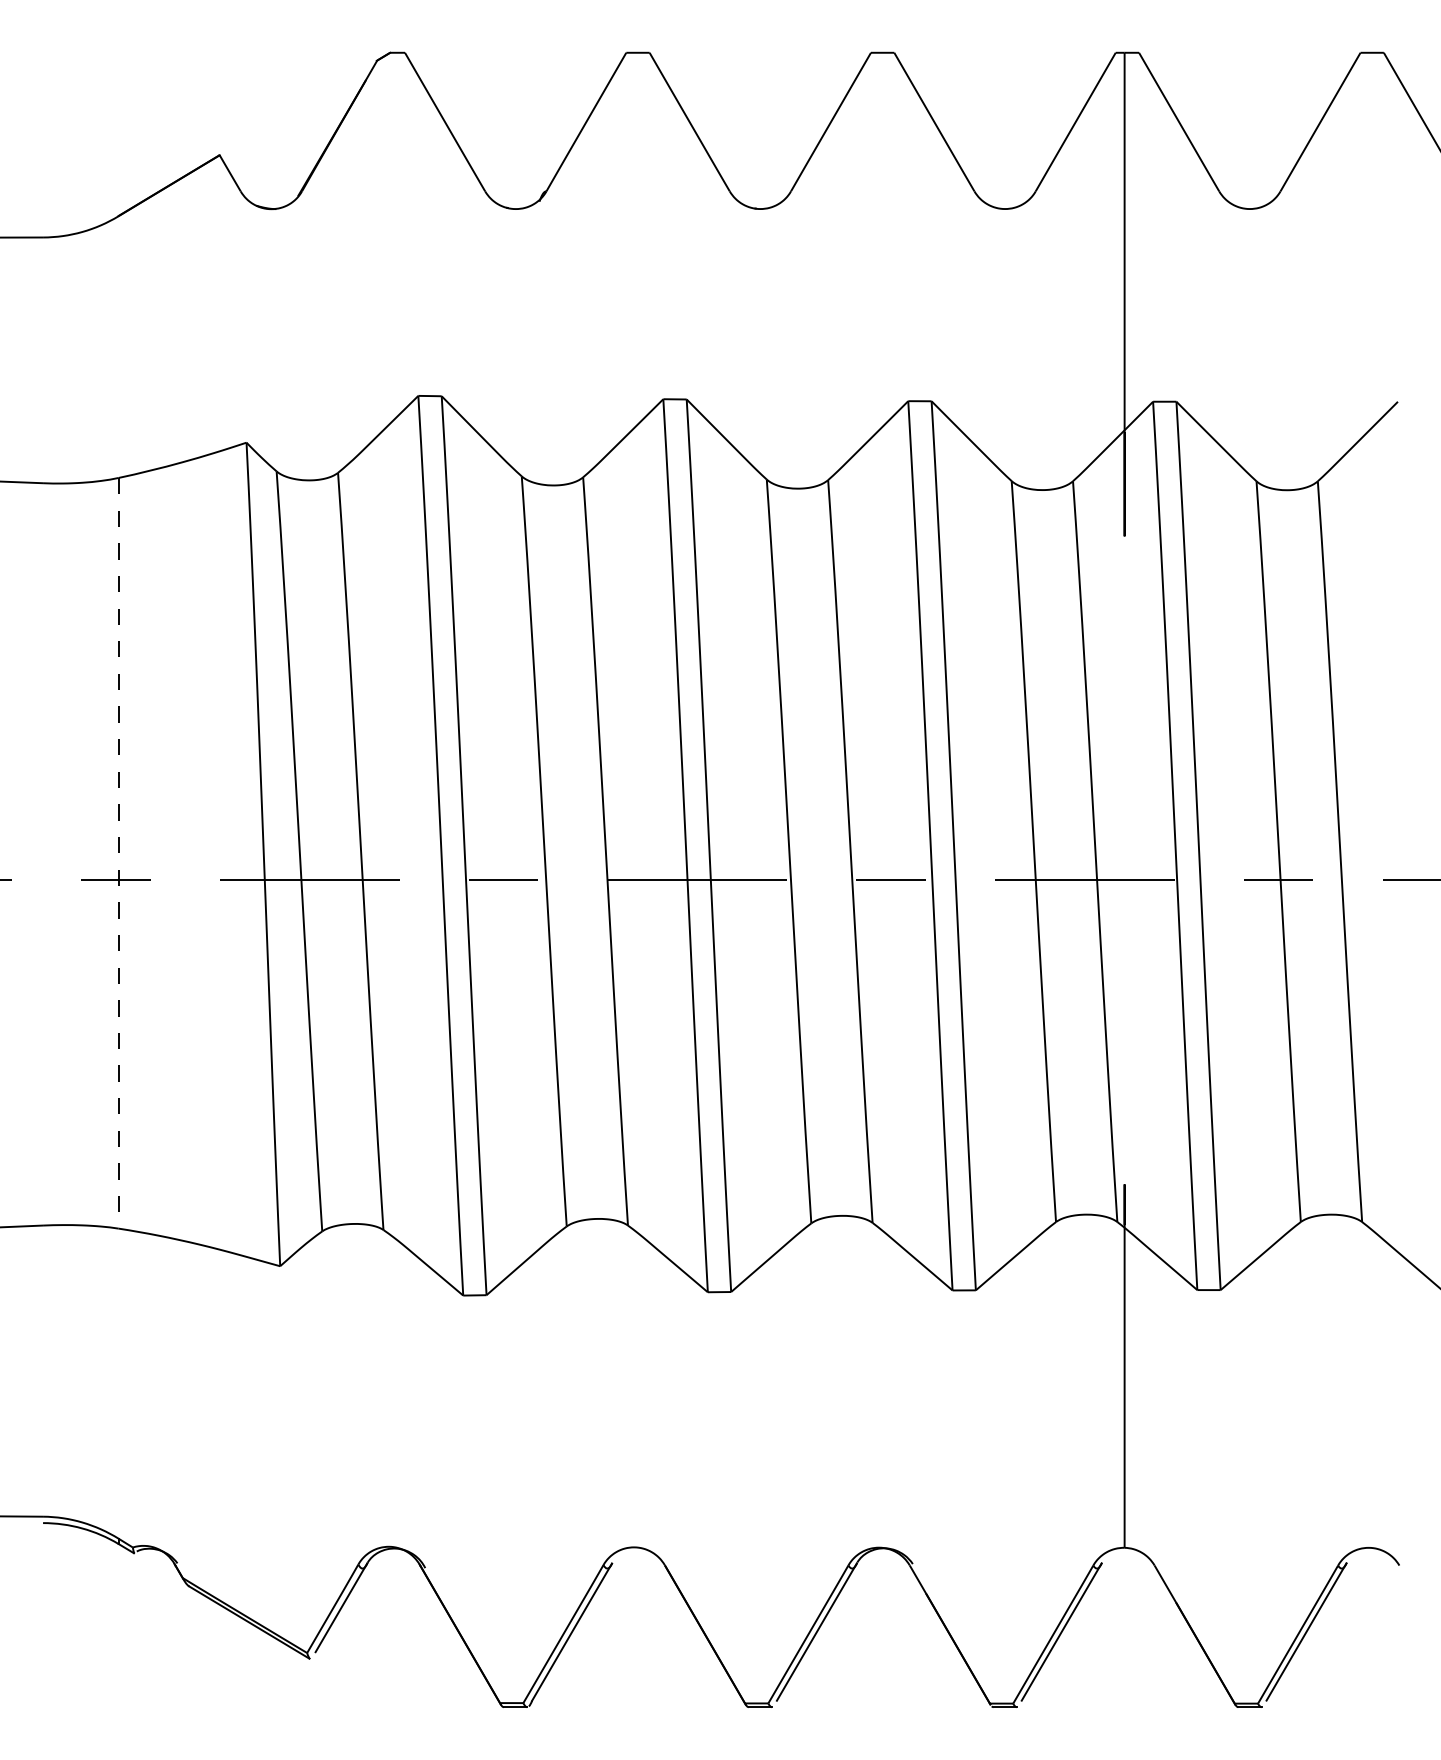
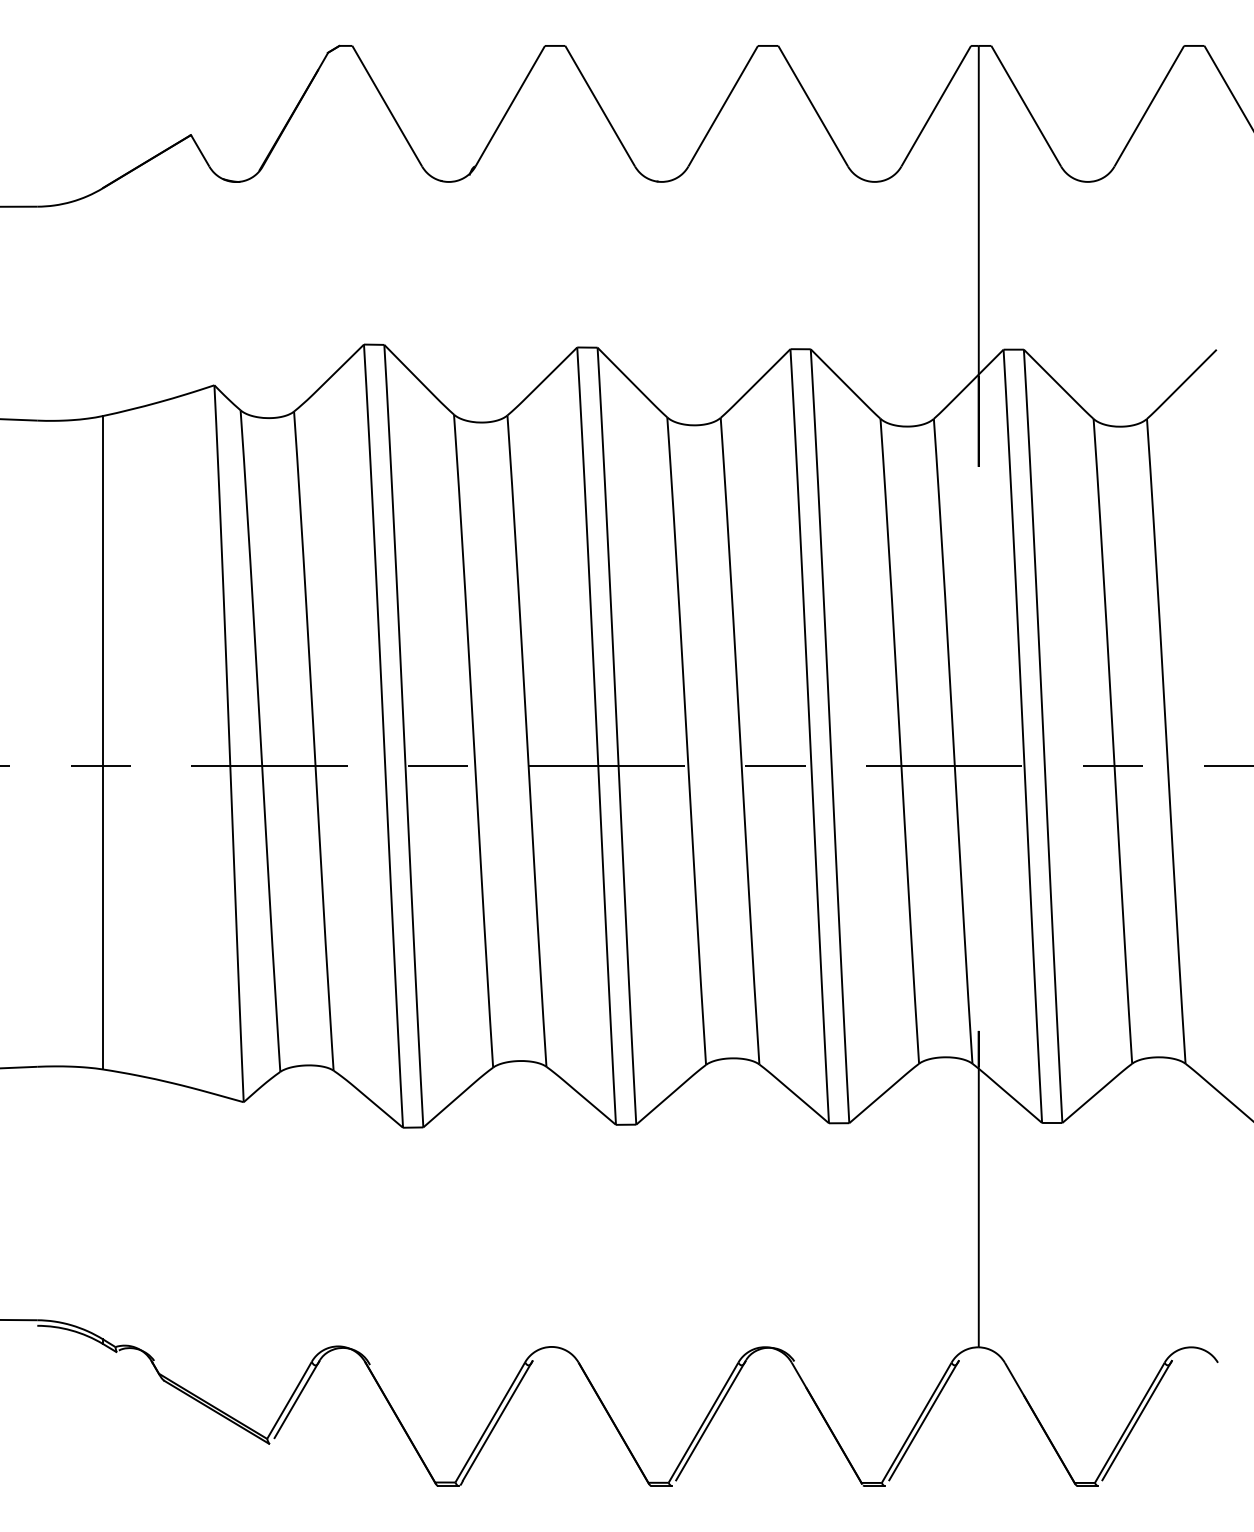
line: (118, 853) -> (102, 742), dashed -> solid

